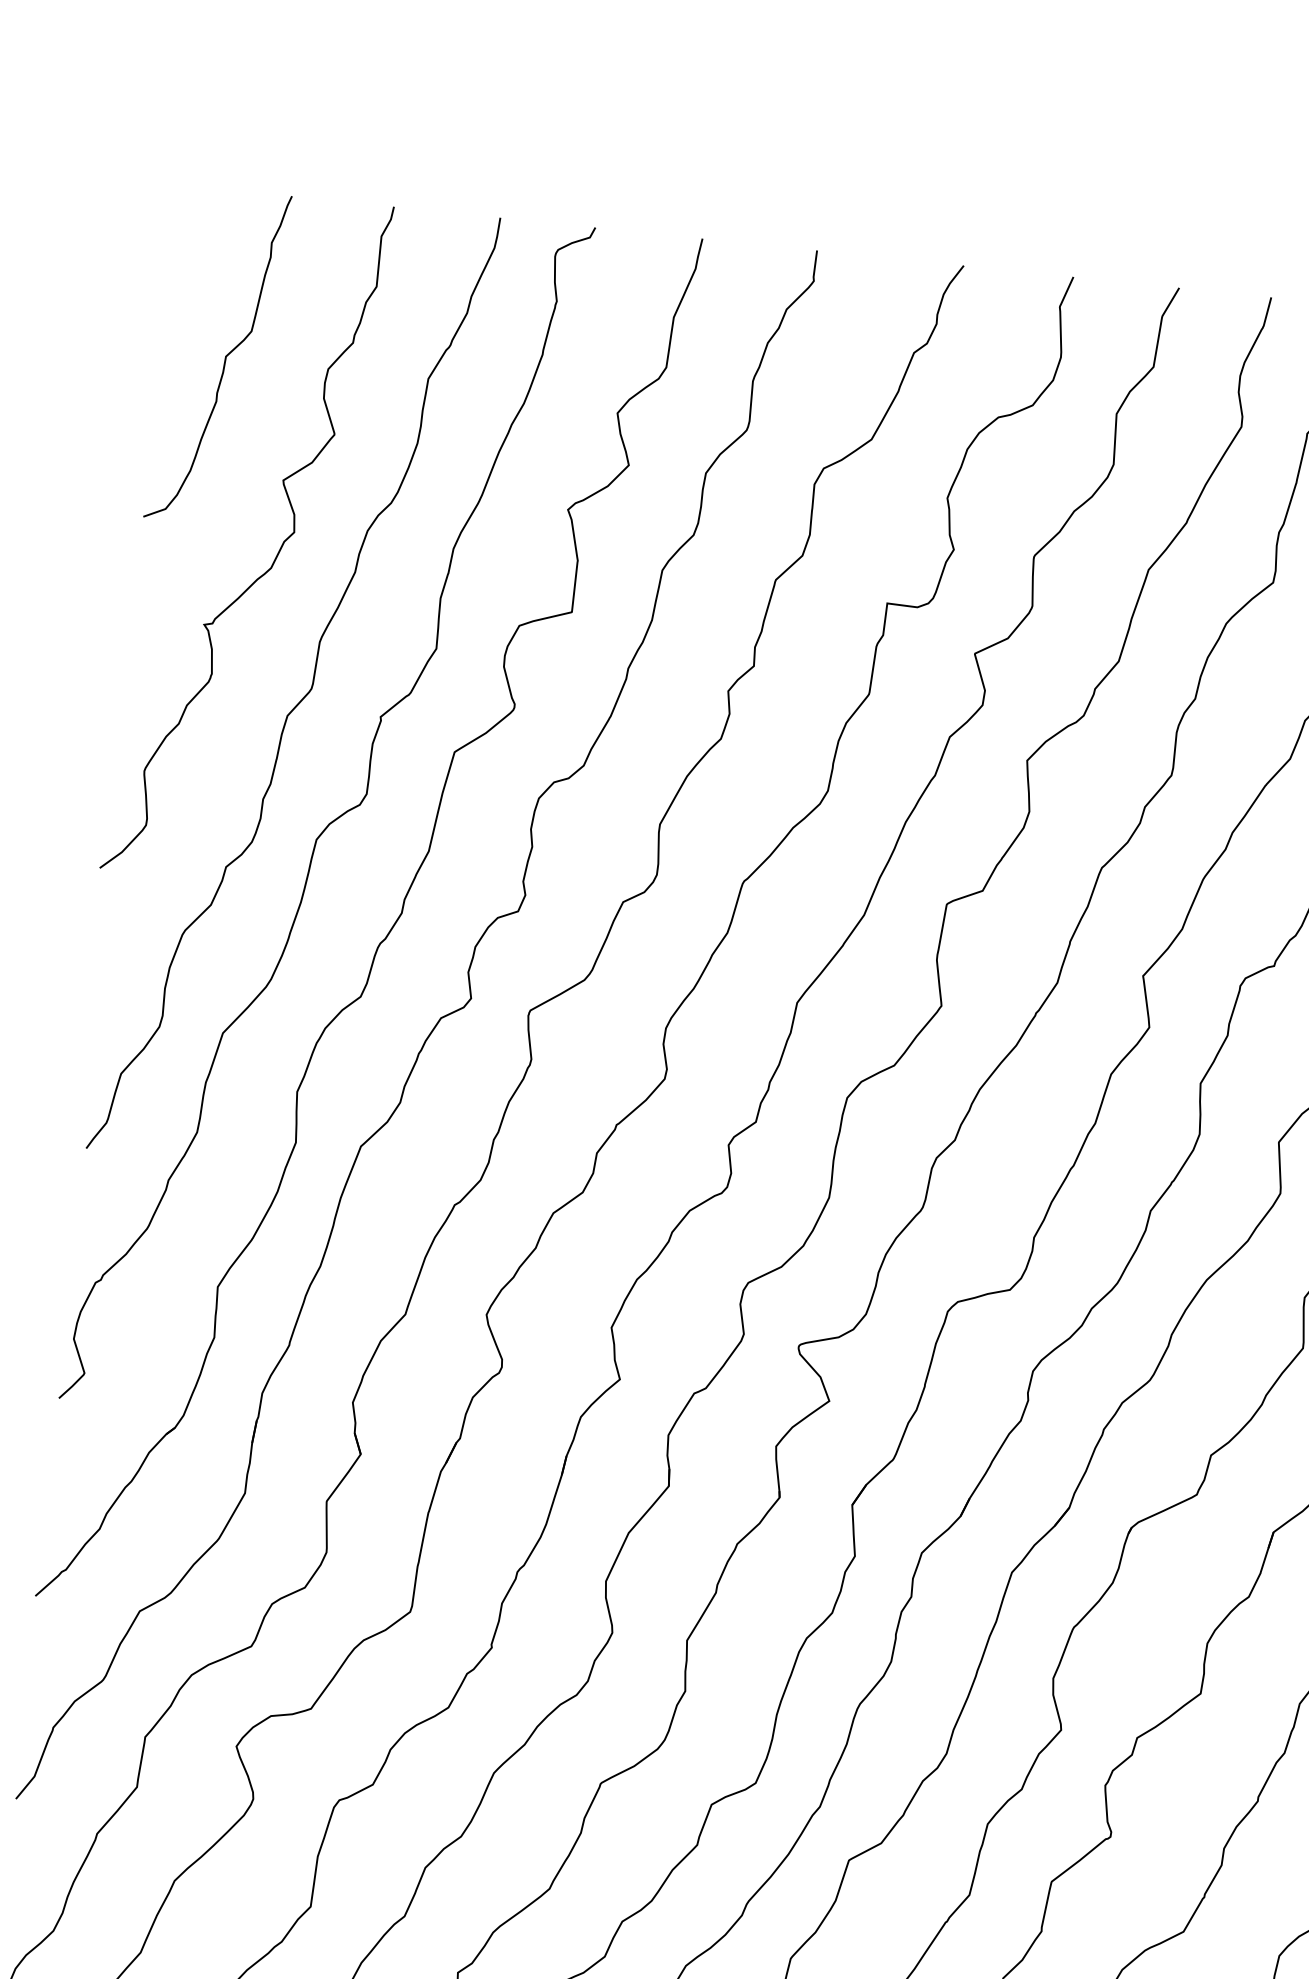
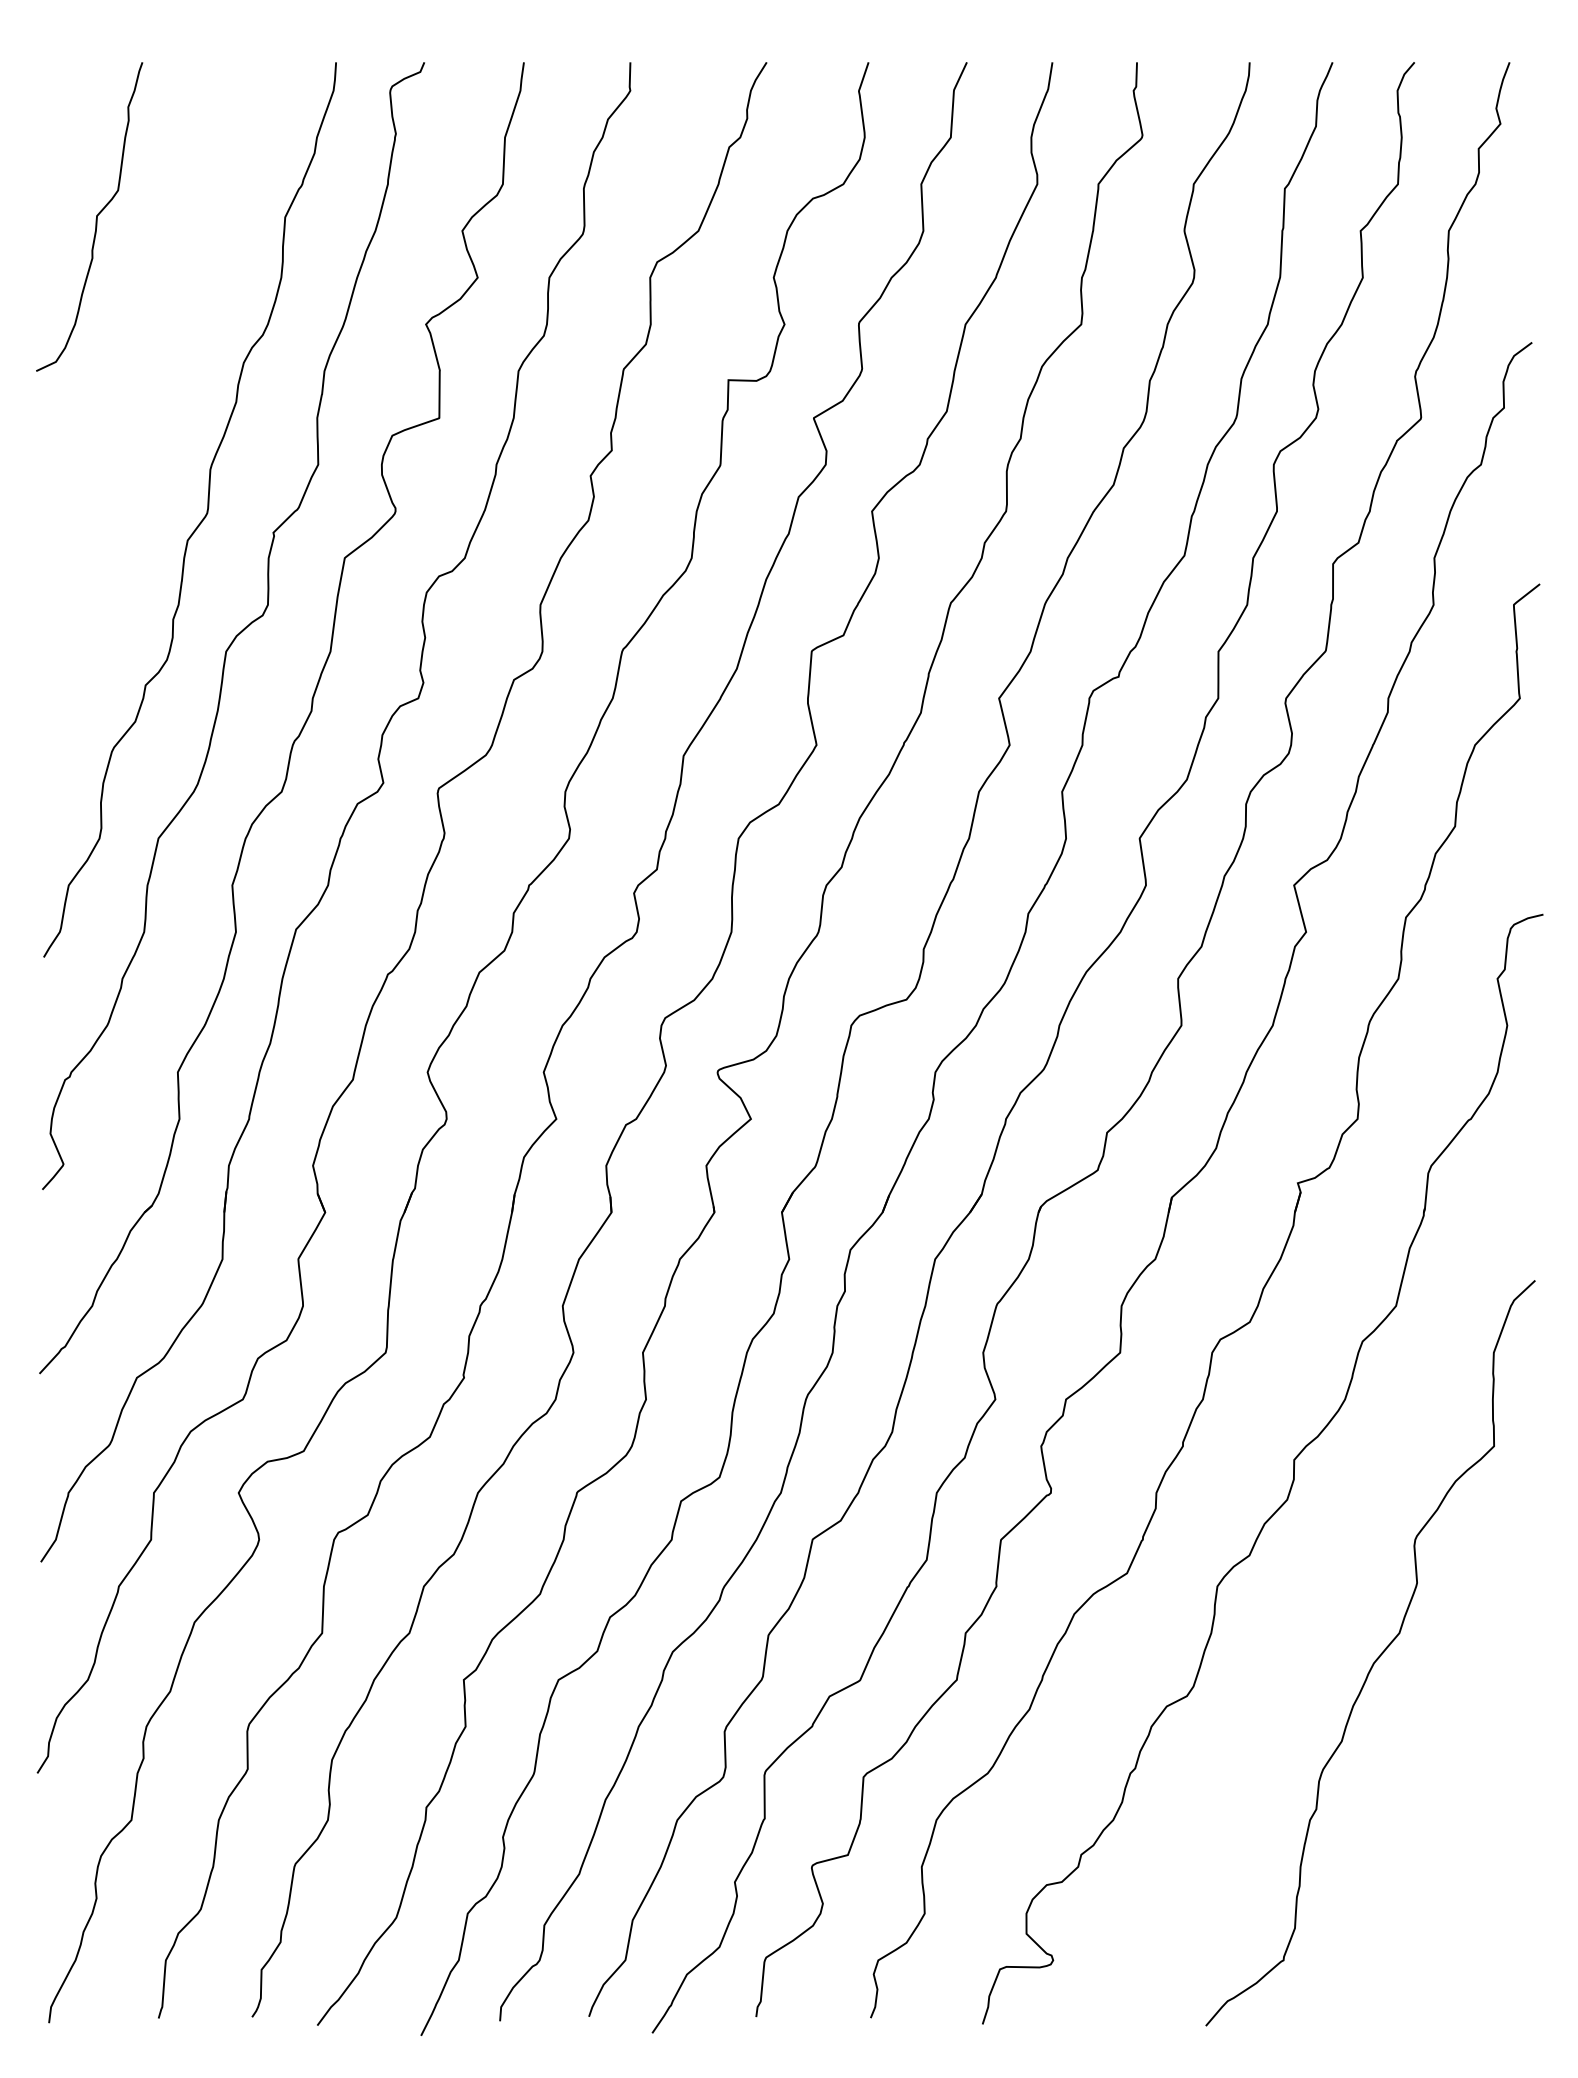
curve: (278, 550) -> (163, 389), removed

